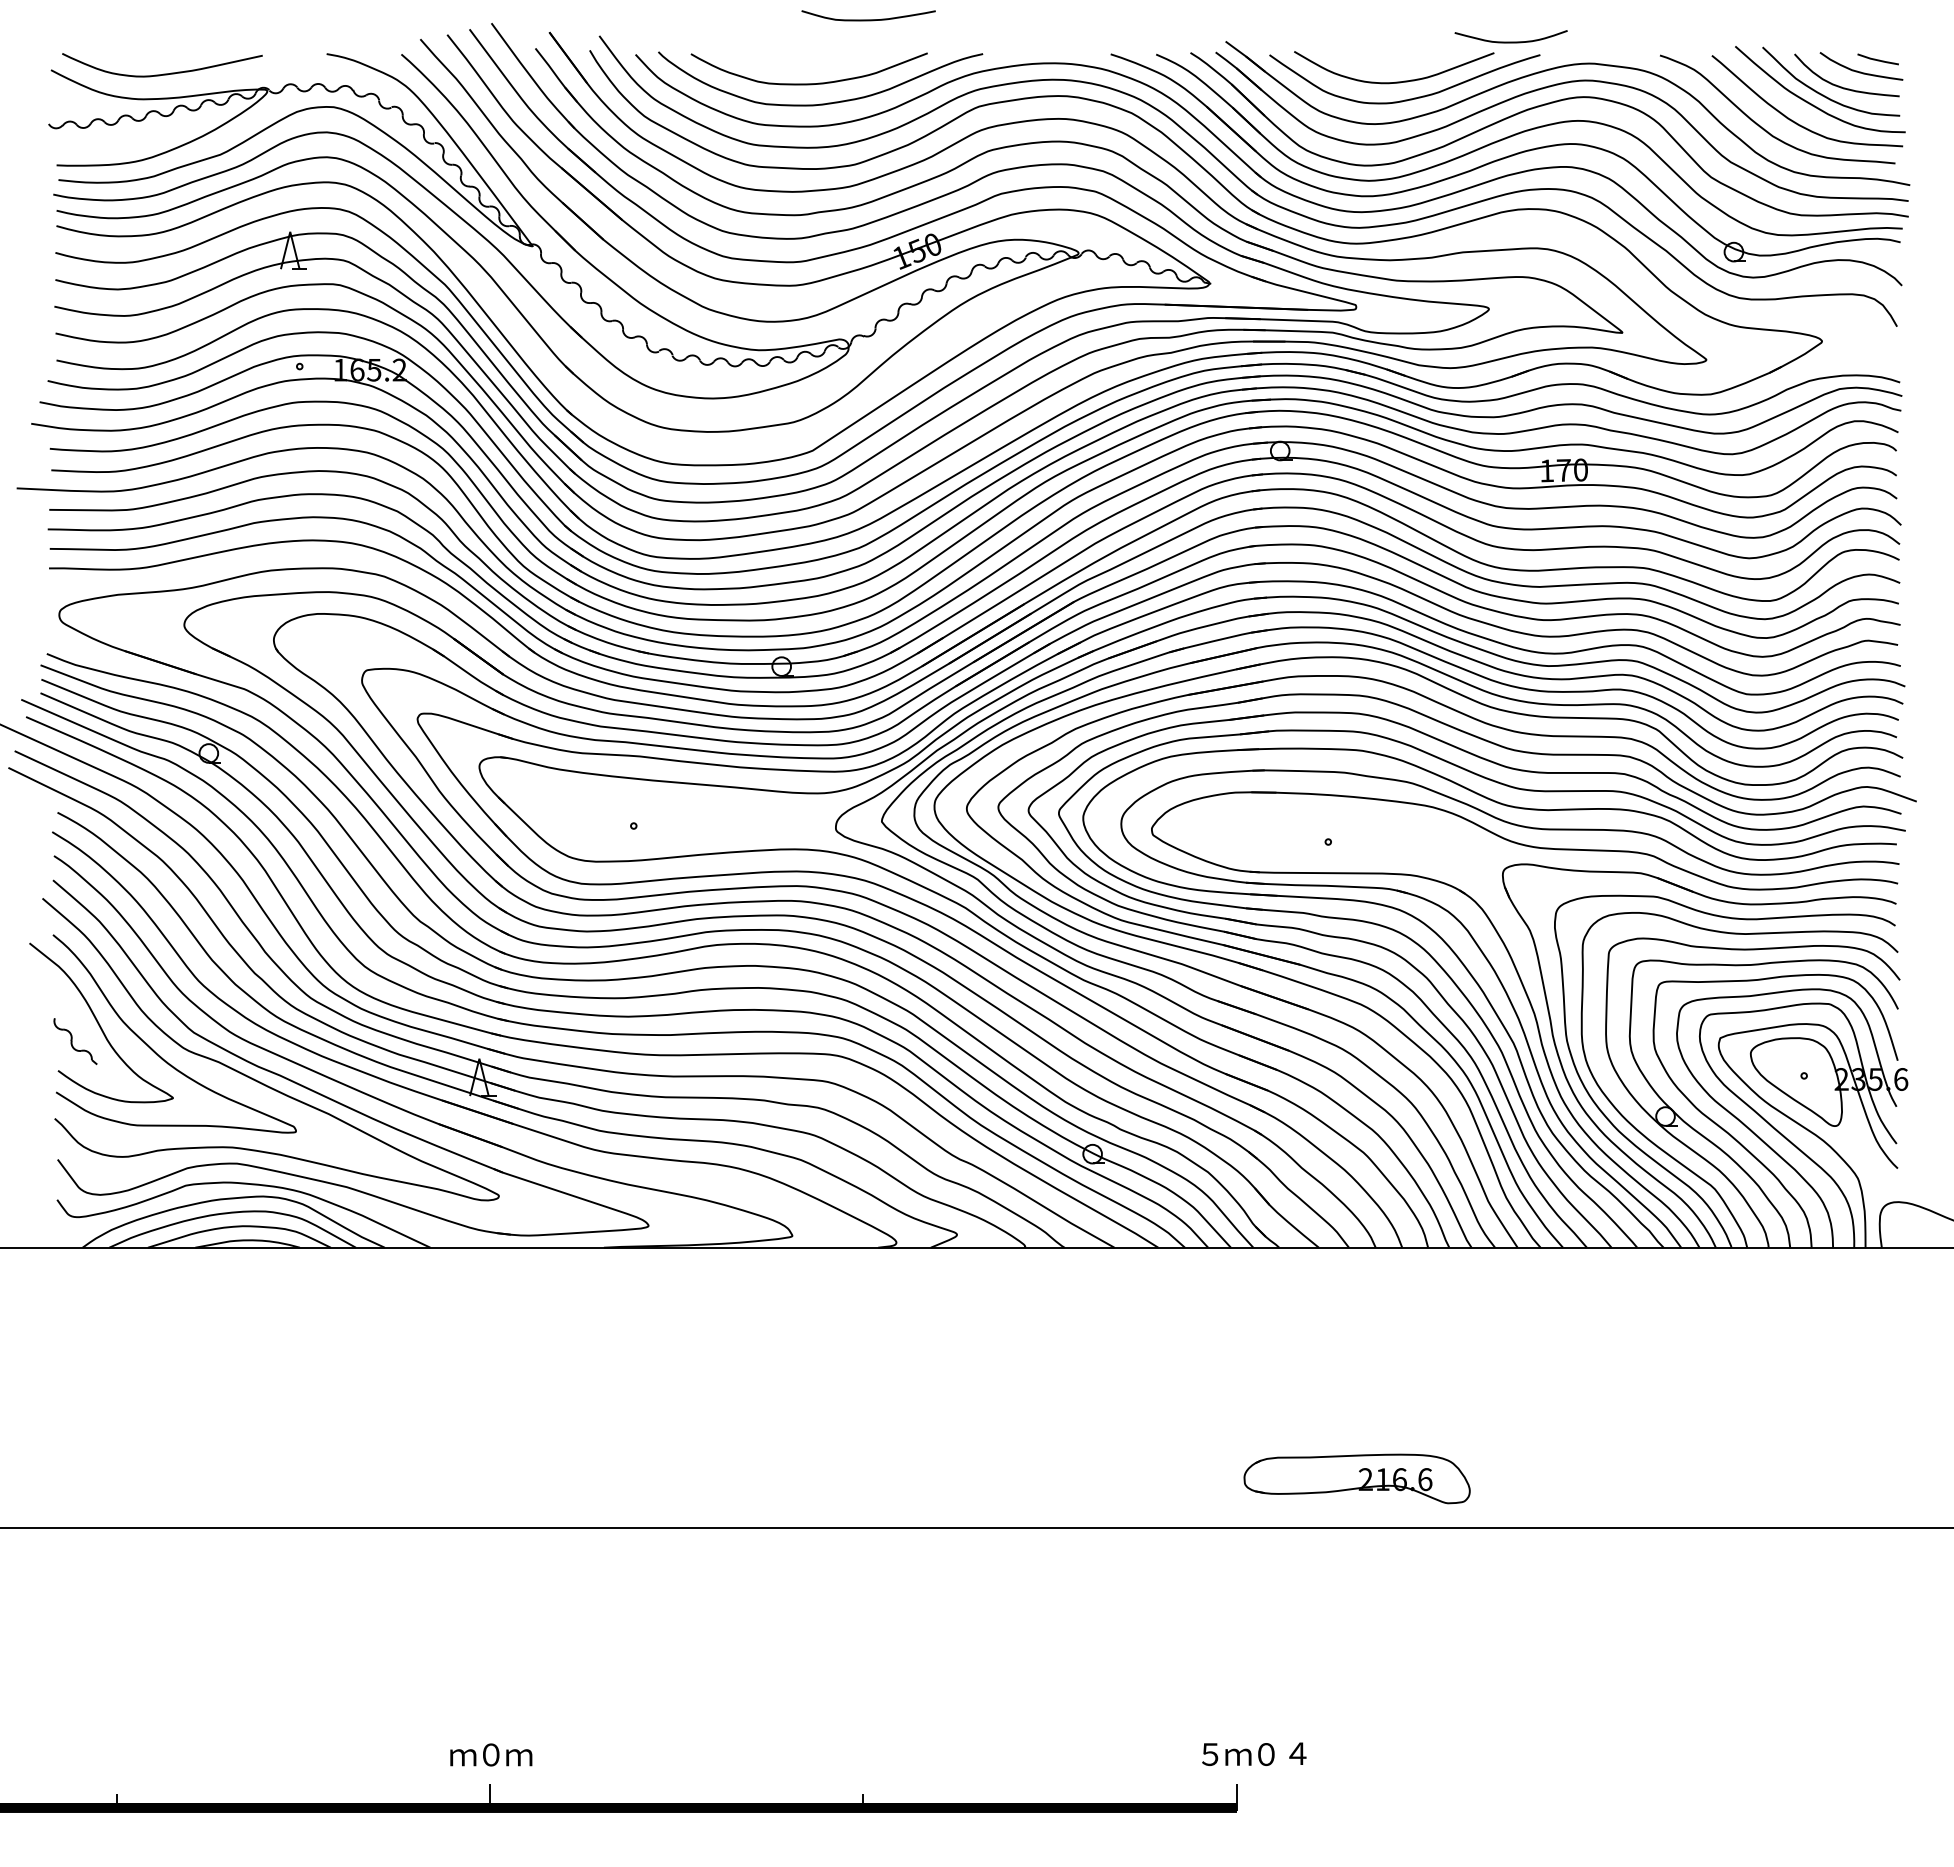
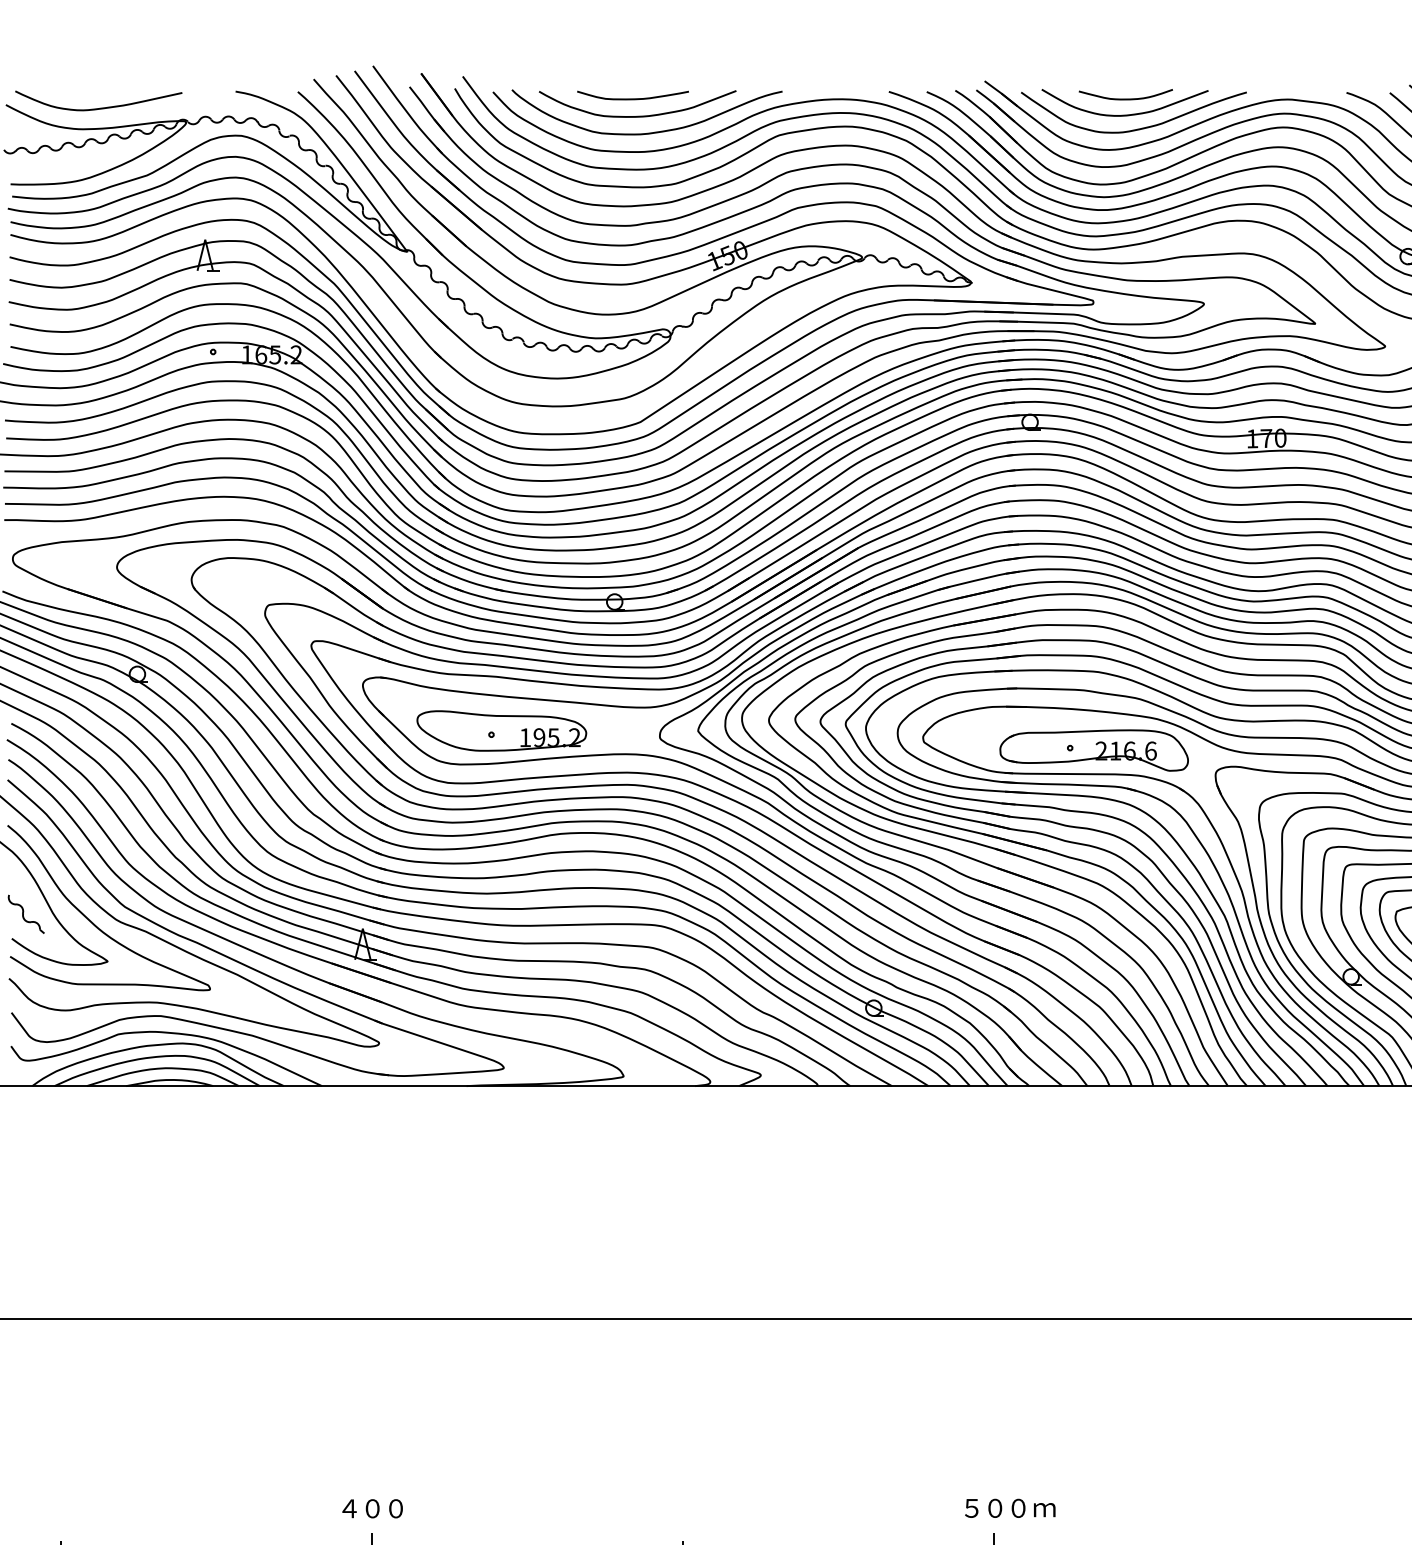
curve: (868, 19) -> (632, 98), moved
curve: (1510, 41) -> (1125, 98), moved
part: (646, 821) -> (502, 731), added
part: (1356, 1478) -> (1093, 750), moved
text: (1297, 1753) -> (1044, 1507), ４ -> ｍ
text: (463, 1754) -> (349, 1508), ｍ -> ４
text: (519, 1754) -> (396, 1508), ｍ -> ０
text: (1238, 1754) -> (995, 1508), ｍ -> ０

